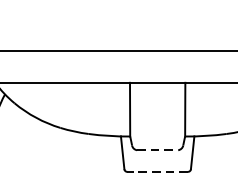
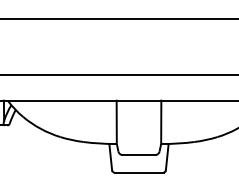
line: (158, 150) -> (139, 155), dashed -> solid
line: (158, 171) -> (139, 172), dashed -> solid

